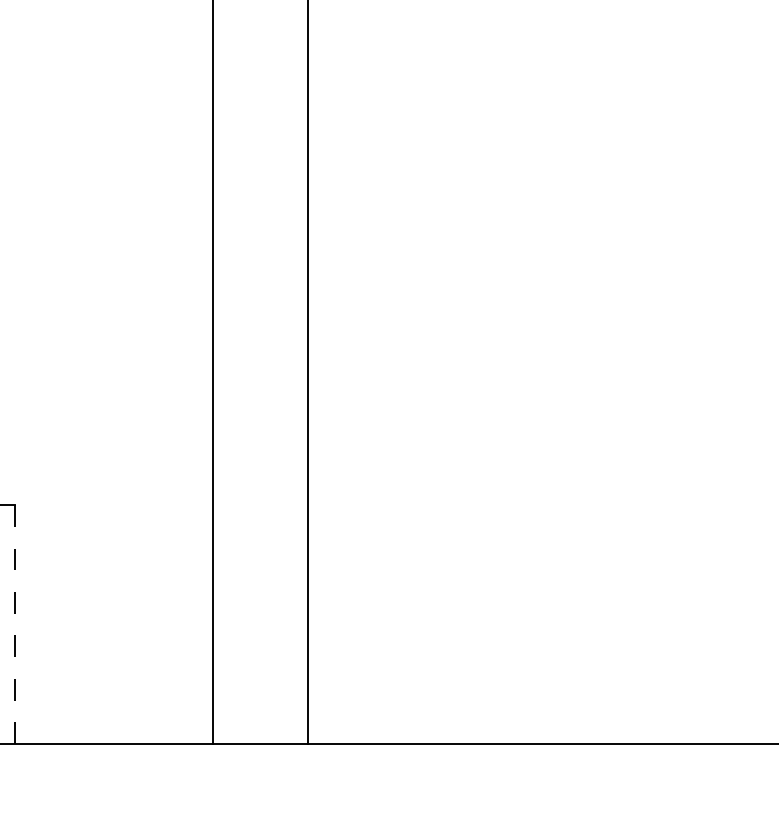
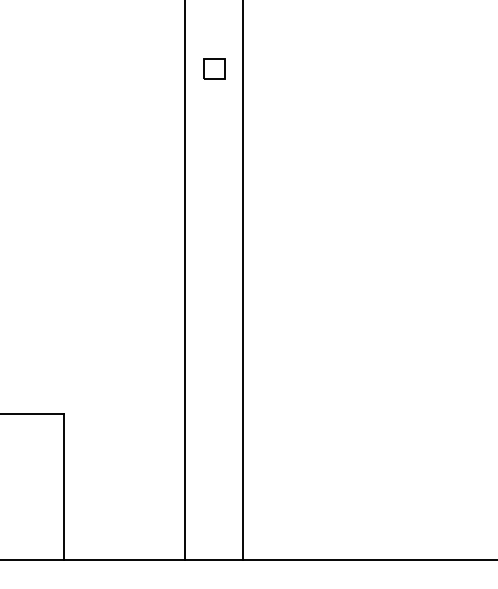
line: (15, 625) -> (64, 487), dashed -> solid

